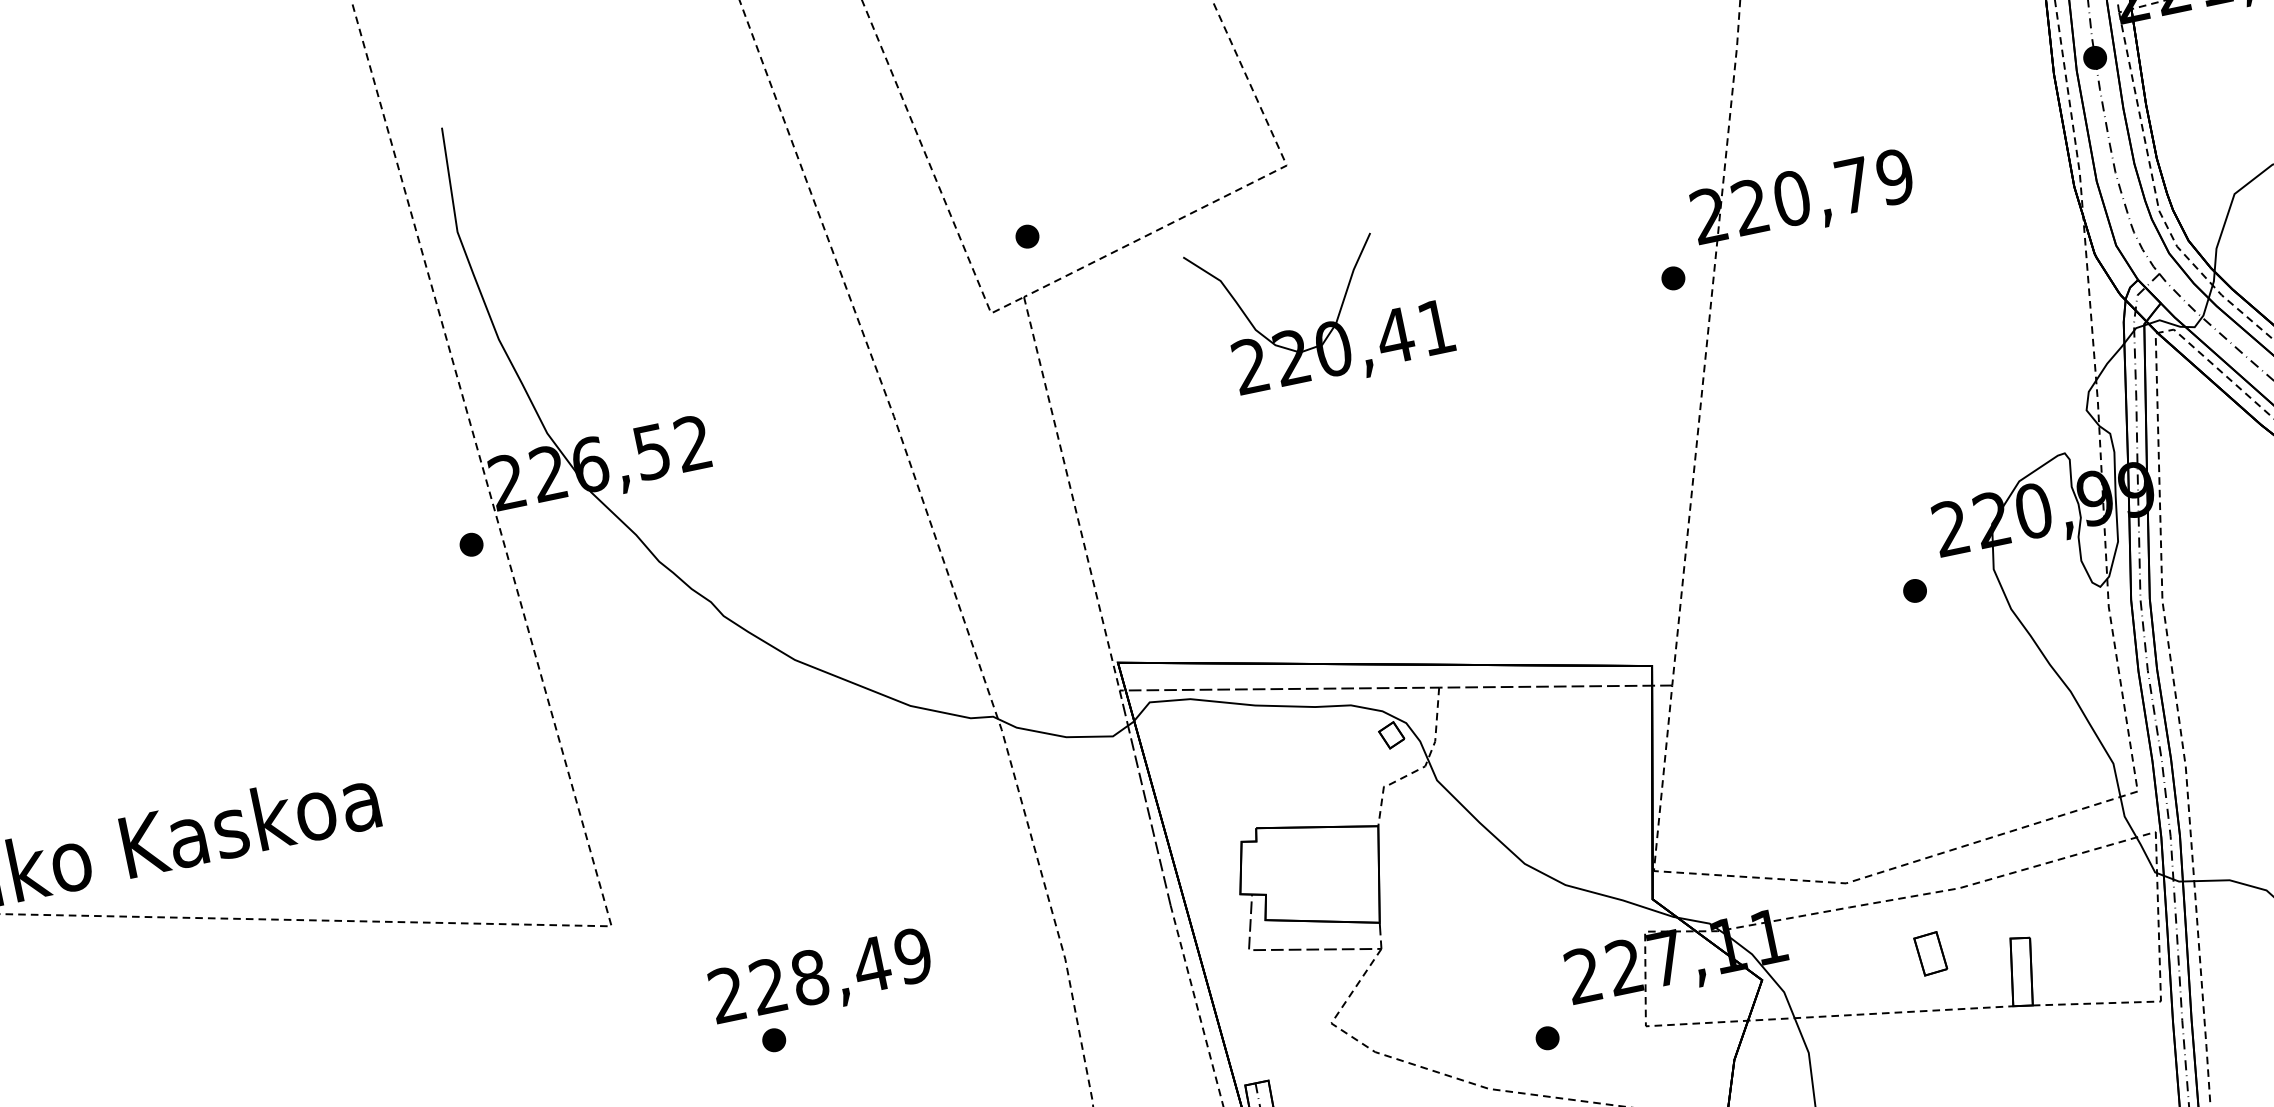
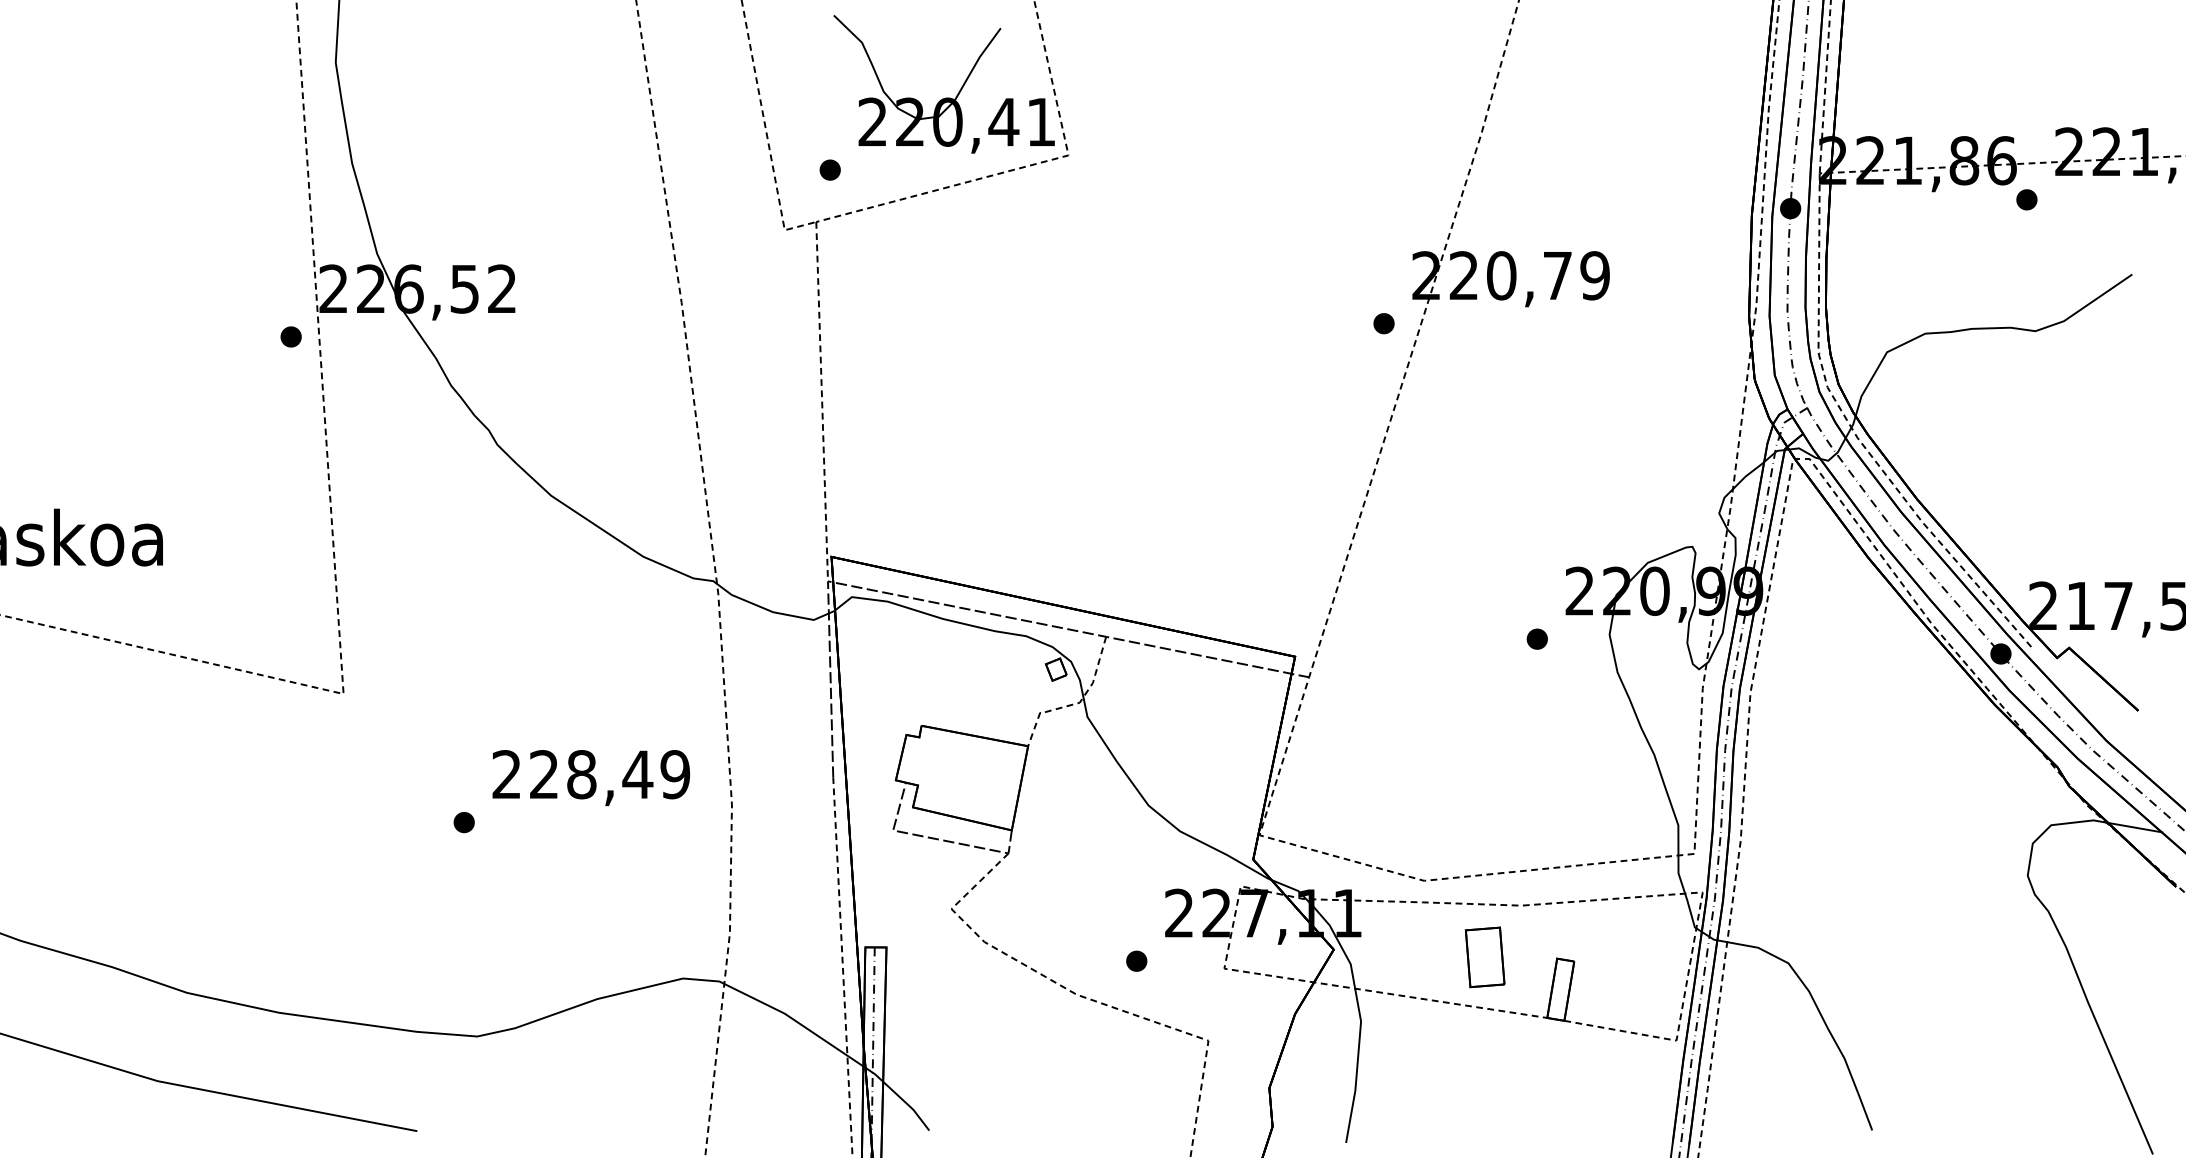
part: (1325, 322) -> (945, 97), moved
part: (1930, 954) -> (1484, 957), size x1.67
text: (821, 979) -> (591, 778), moved

